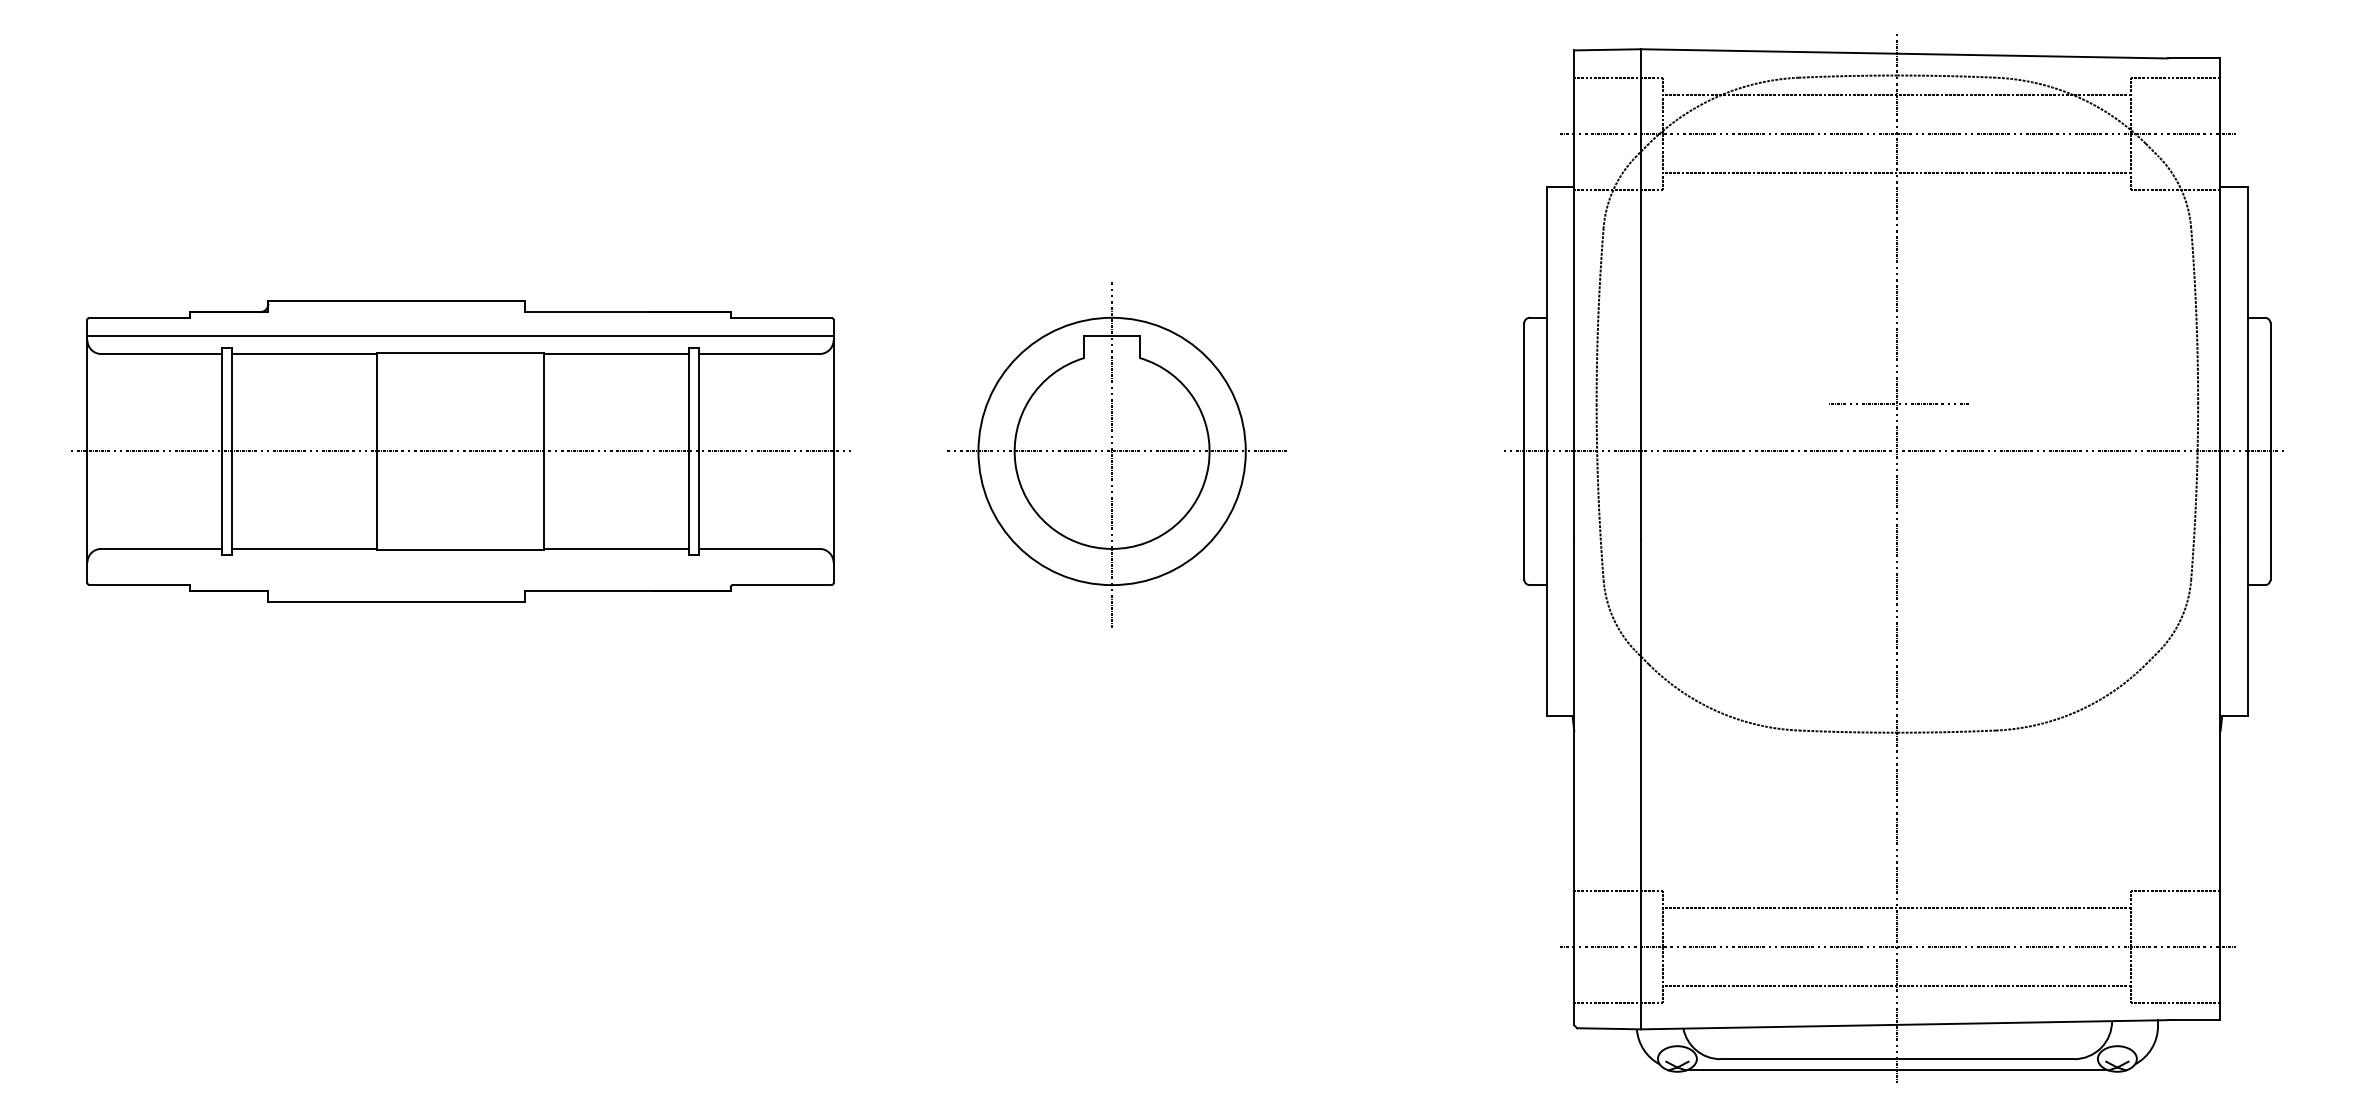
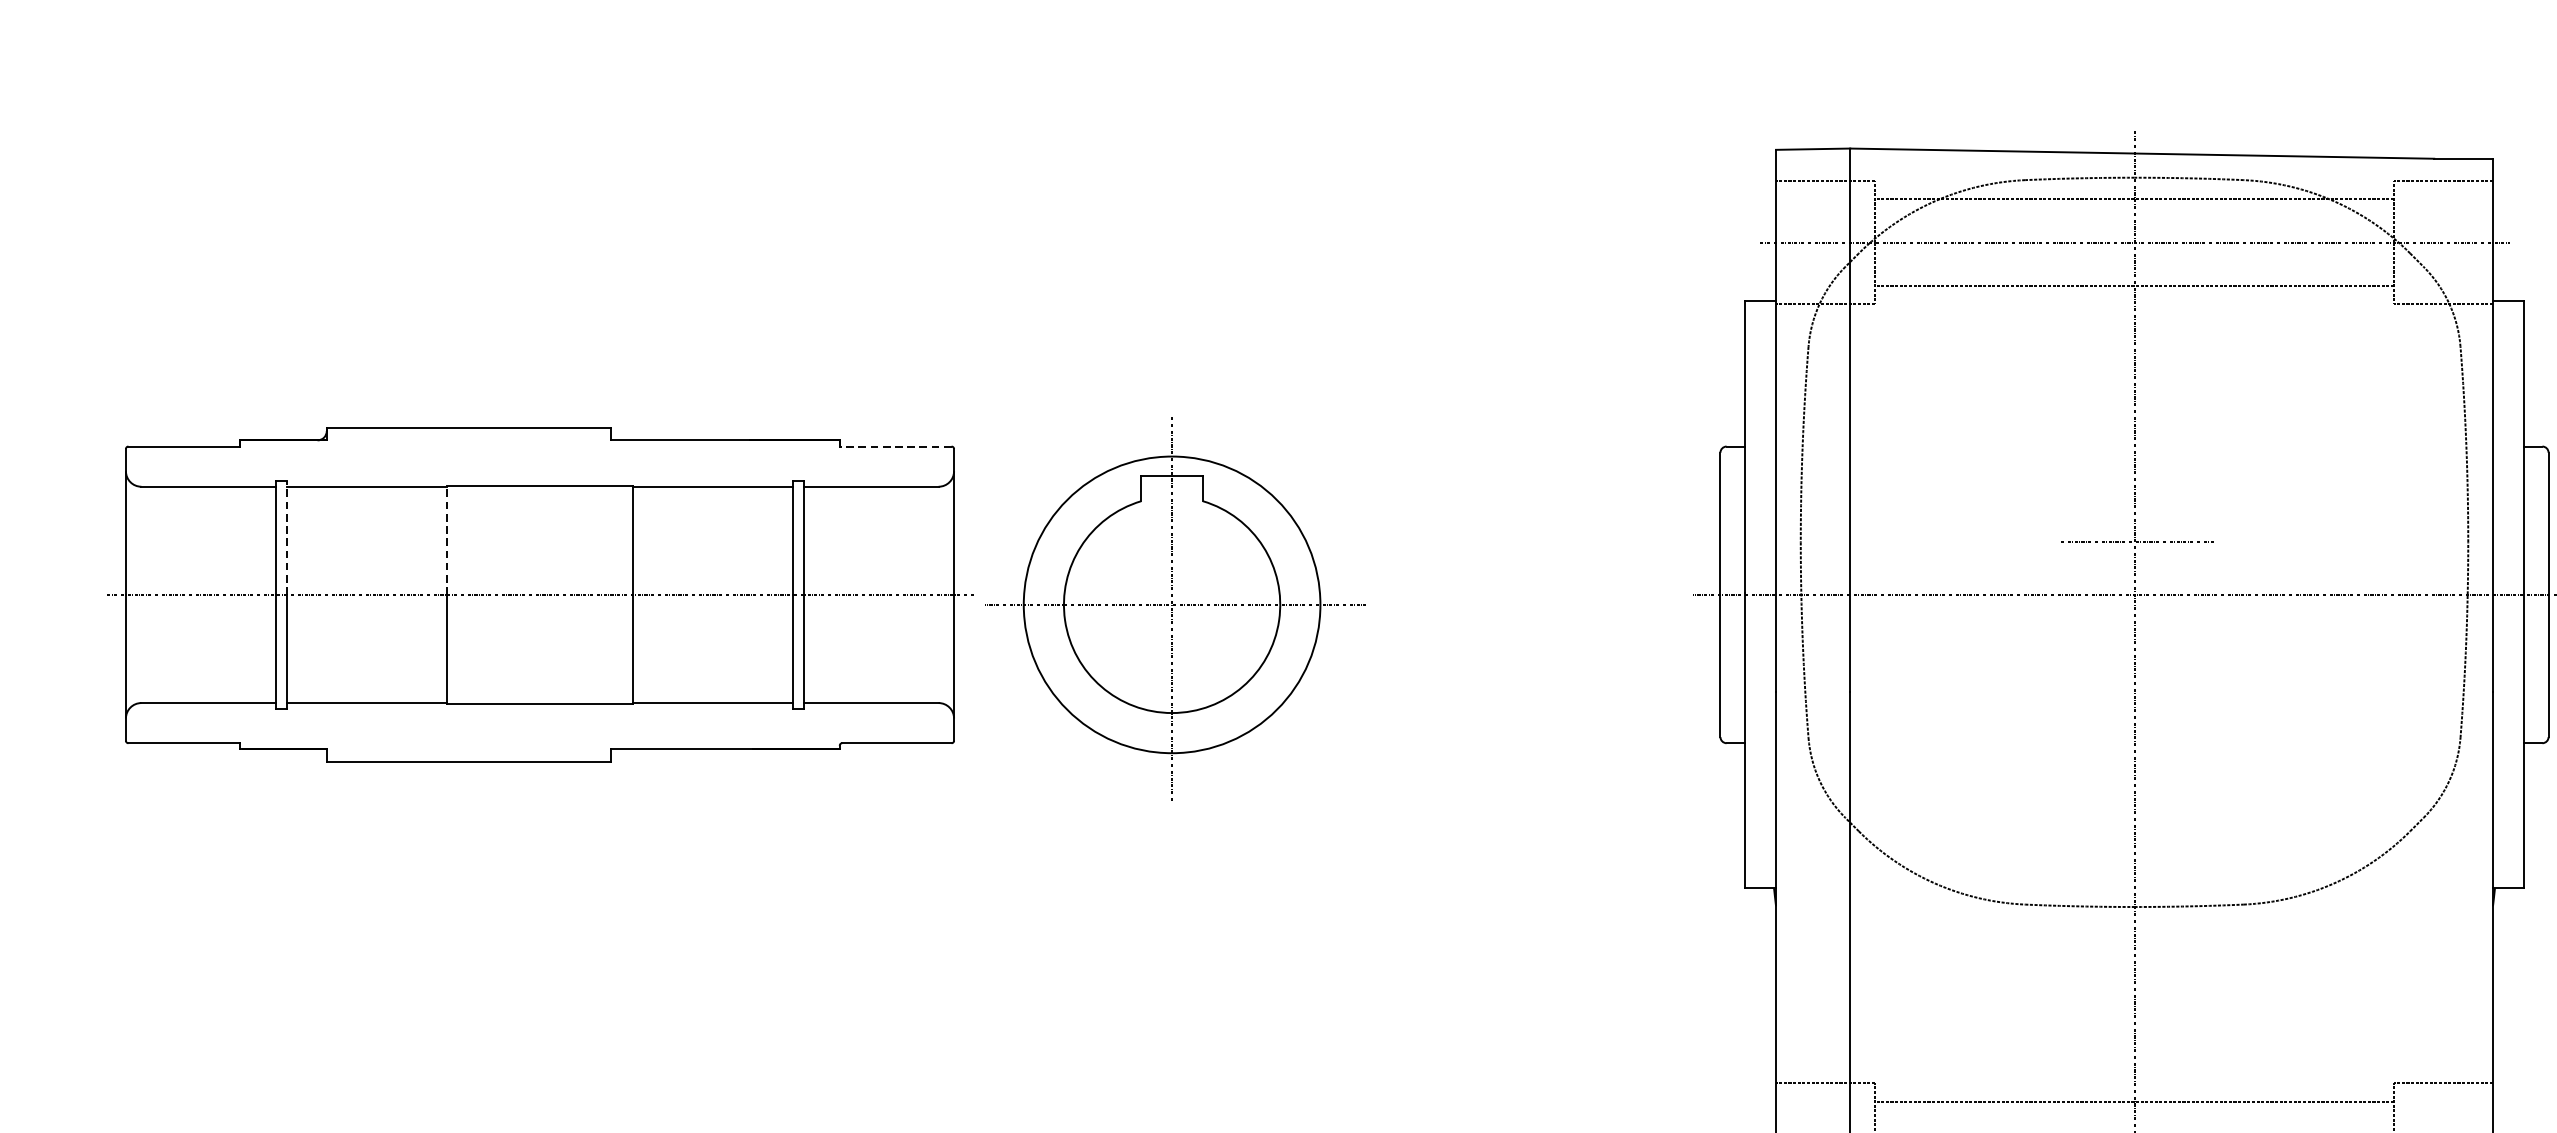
line: (780, 317) -> (895, 446), solid -> dashed
line: (460, 335) -> (539, 466), removed
line: (232, 399) -> (286, 537), solid -> dashed
line: (376, 401) -> (446, 539), solid -> dashed
part: (1116, 454) -> (1176, 608), moved

